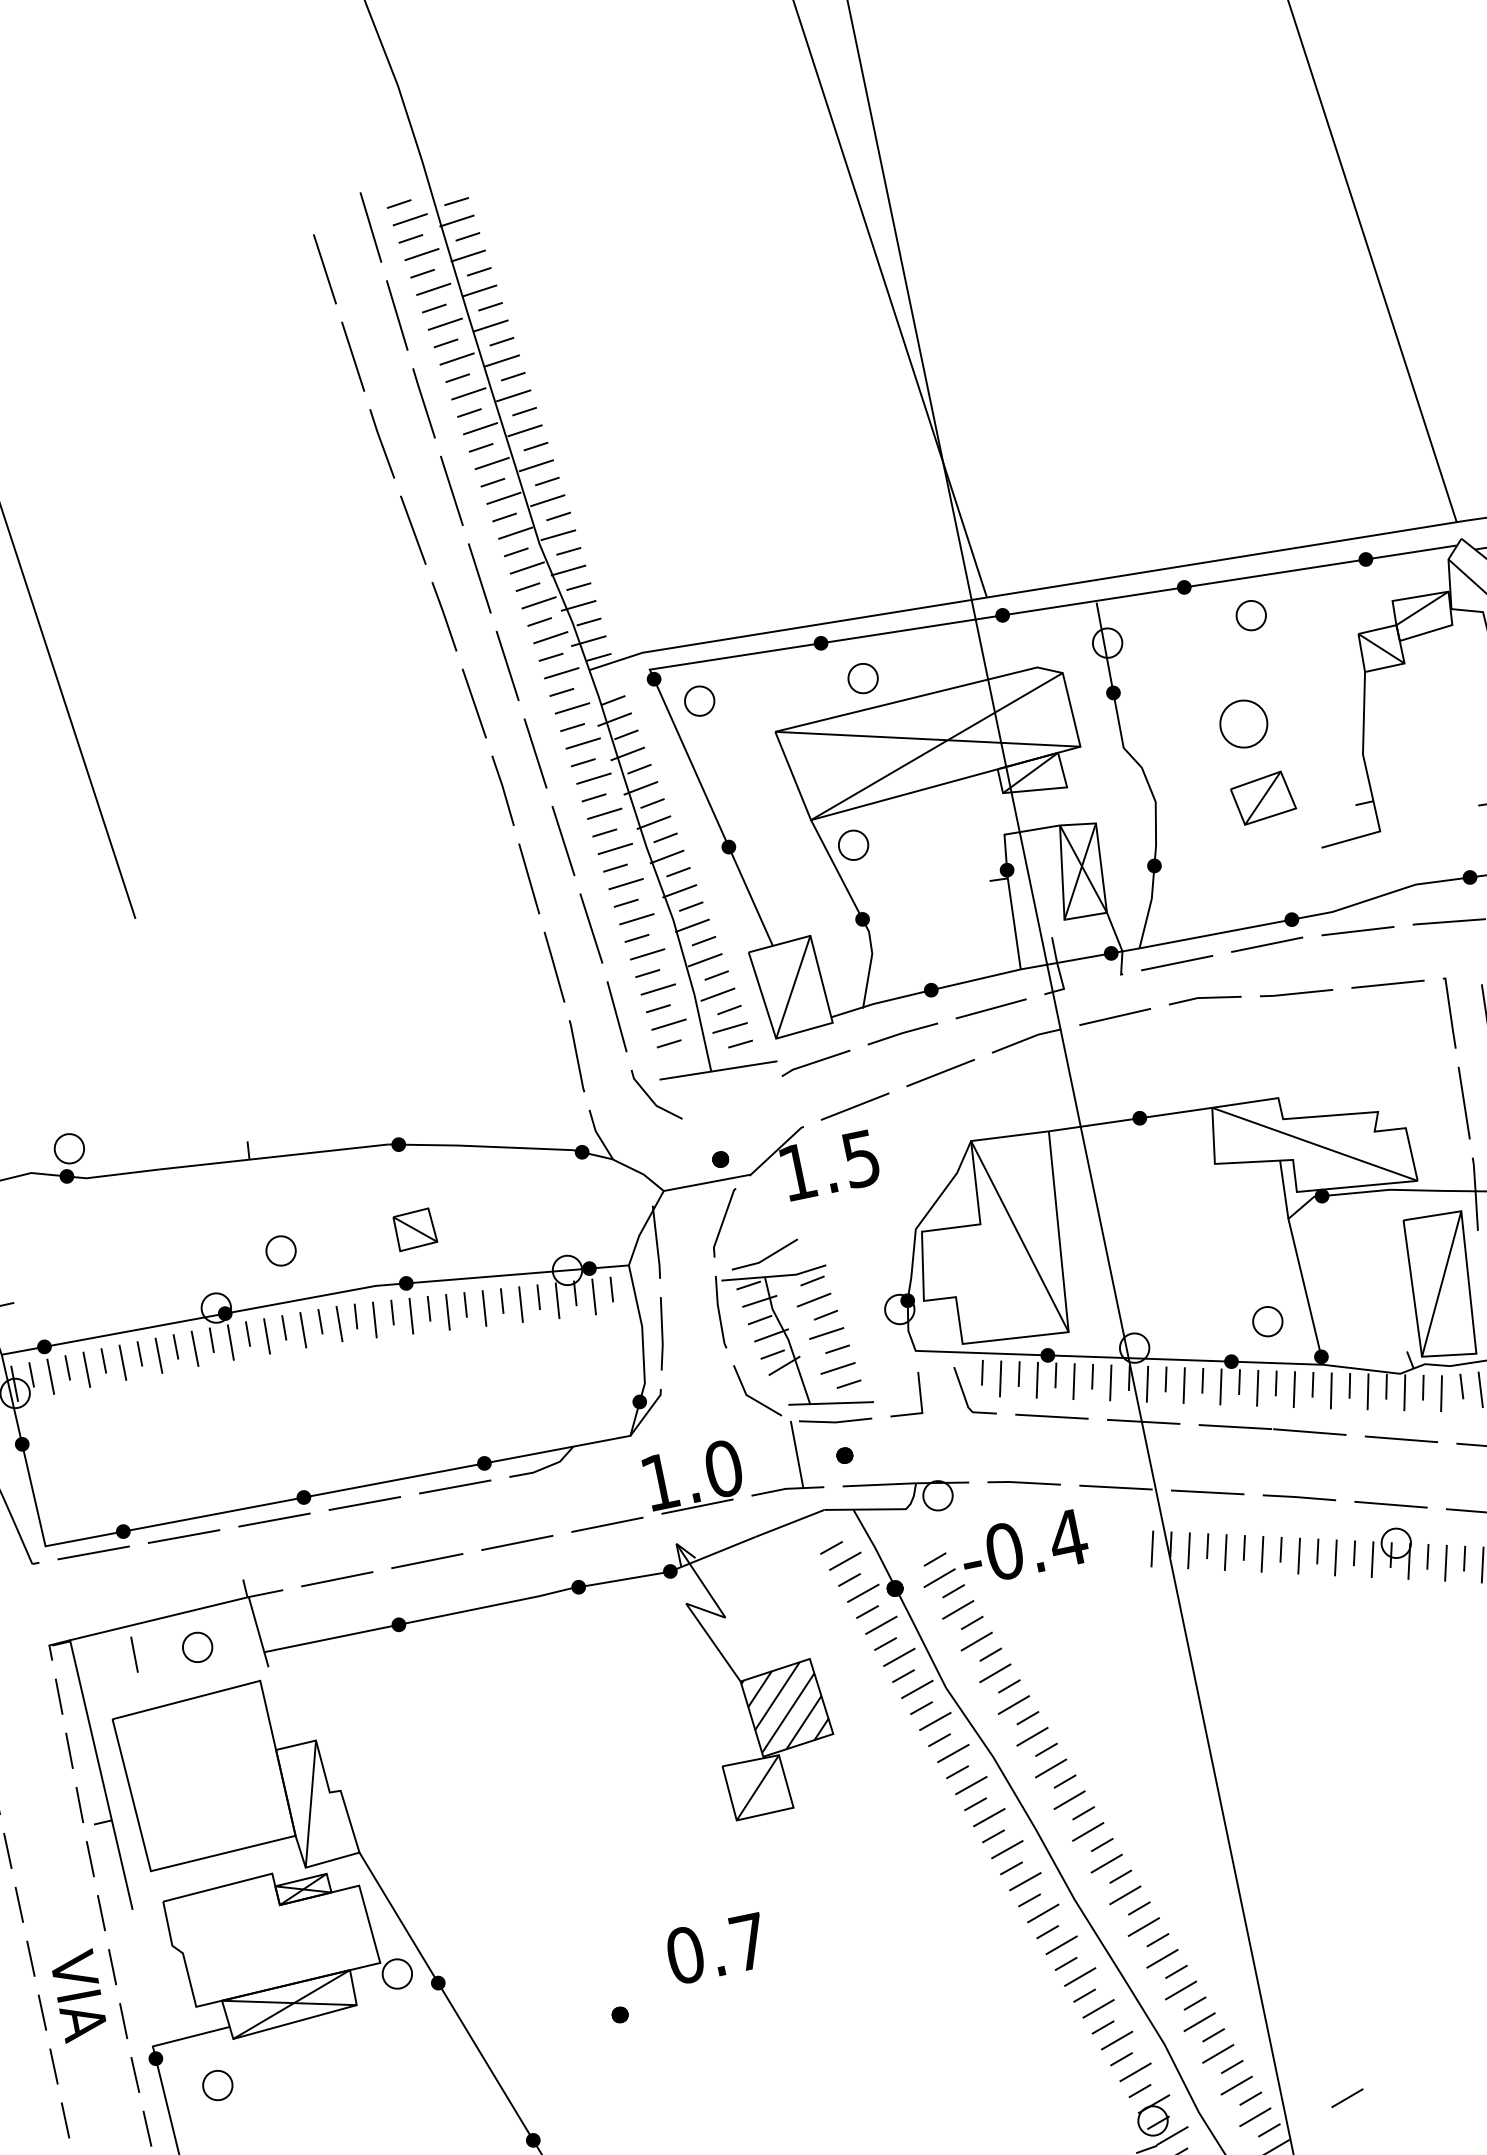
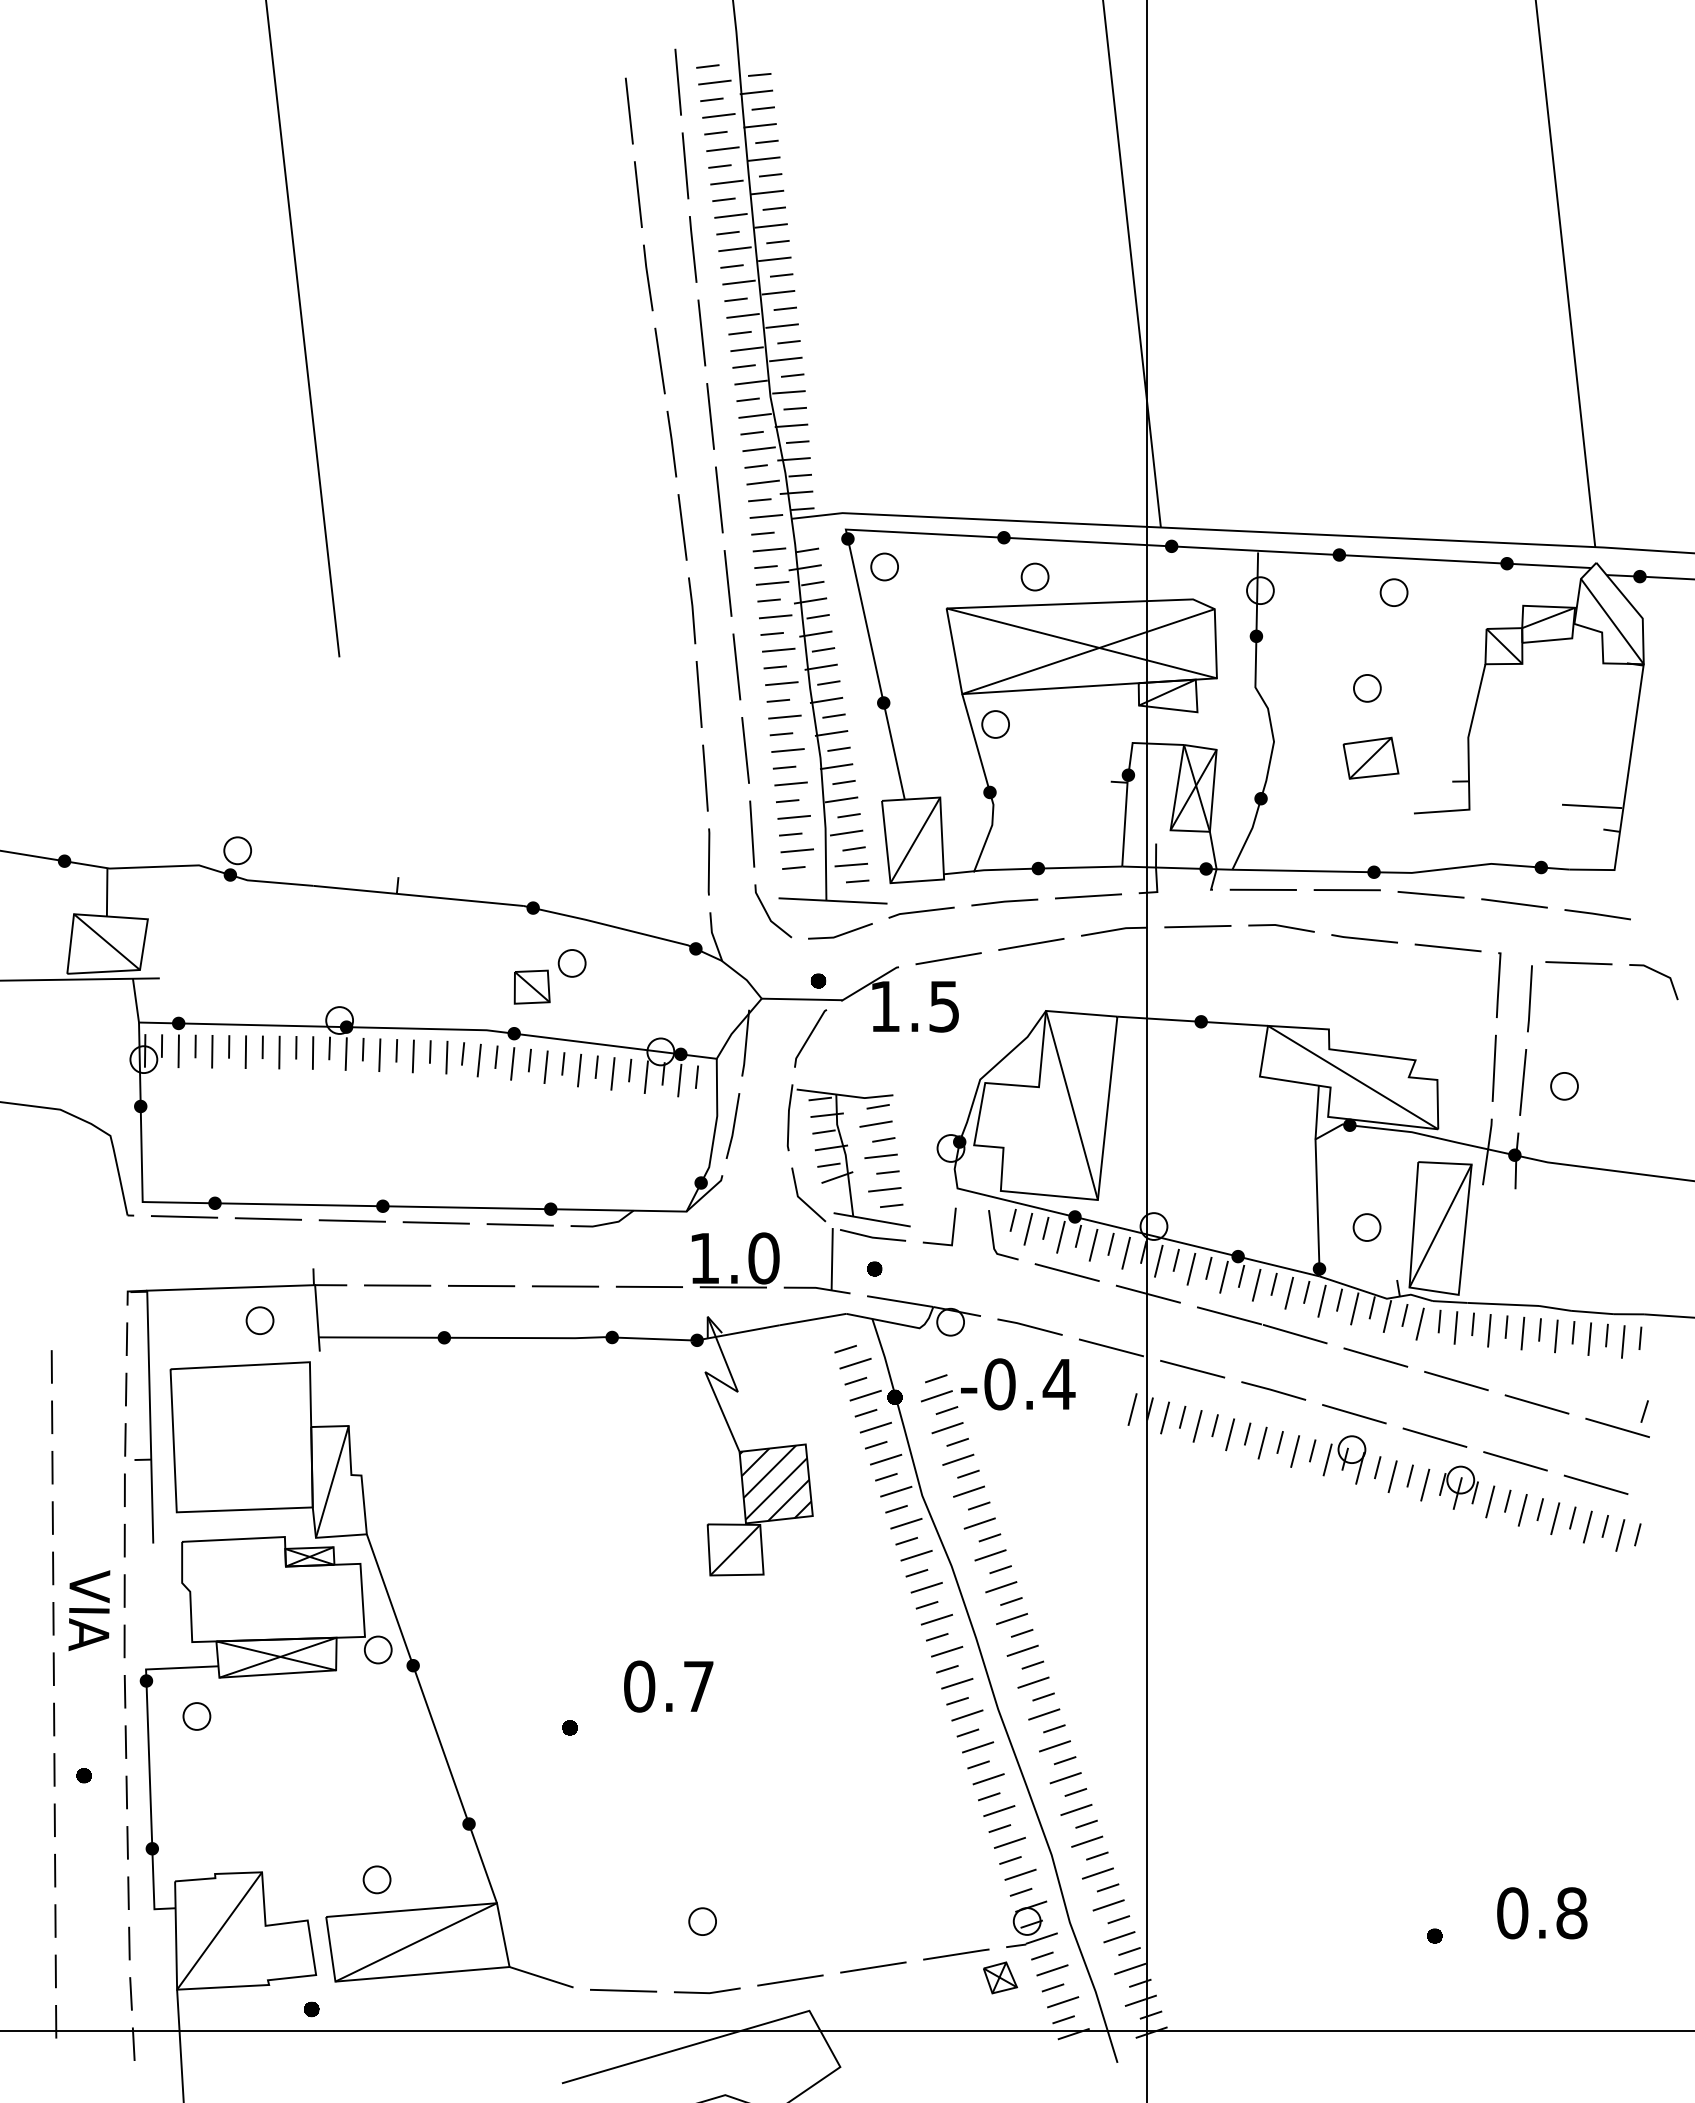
part: (1244, 724) -> (1367, 688), size x0.62
part: (280, 1251) -> (571, 963), moved
line: (766, 1256) -> (841, 933), moved
part: (1267, 1321) -> (1366, 1227), moved
line: (134, 1654) -> (202, 1315), removed
line: (1347, 2098) -> (1205, 1937), removed

